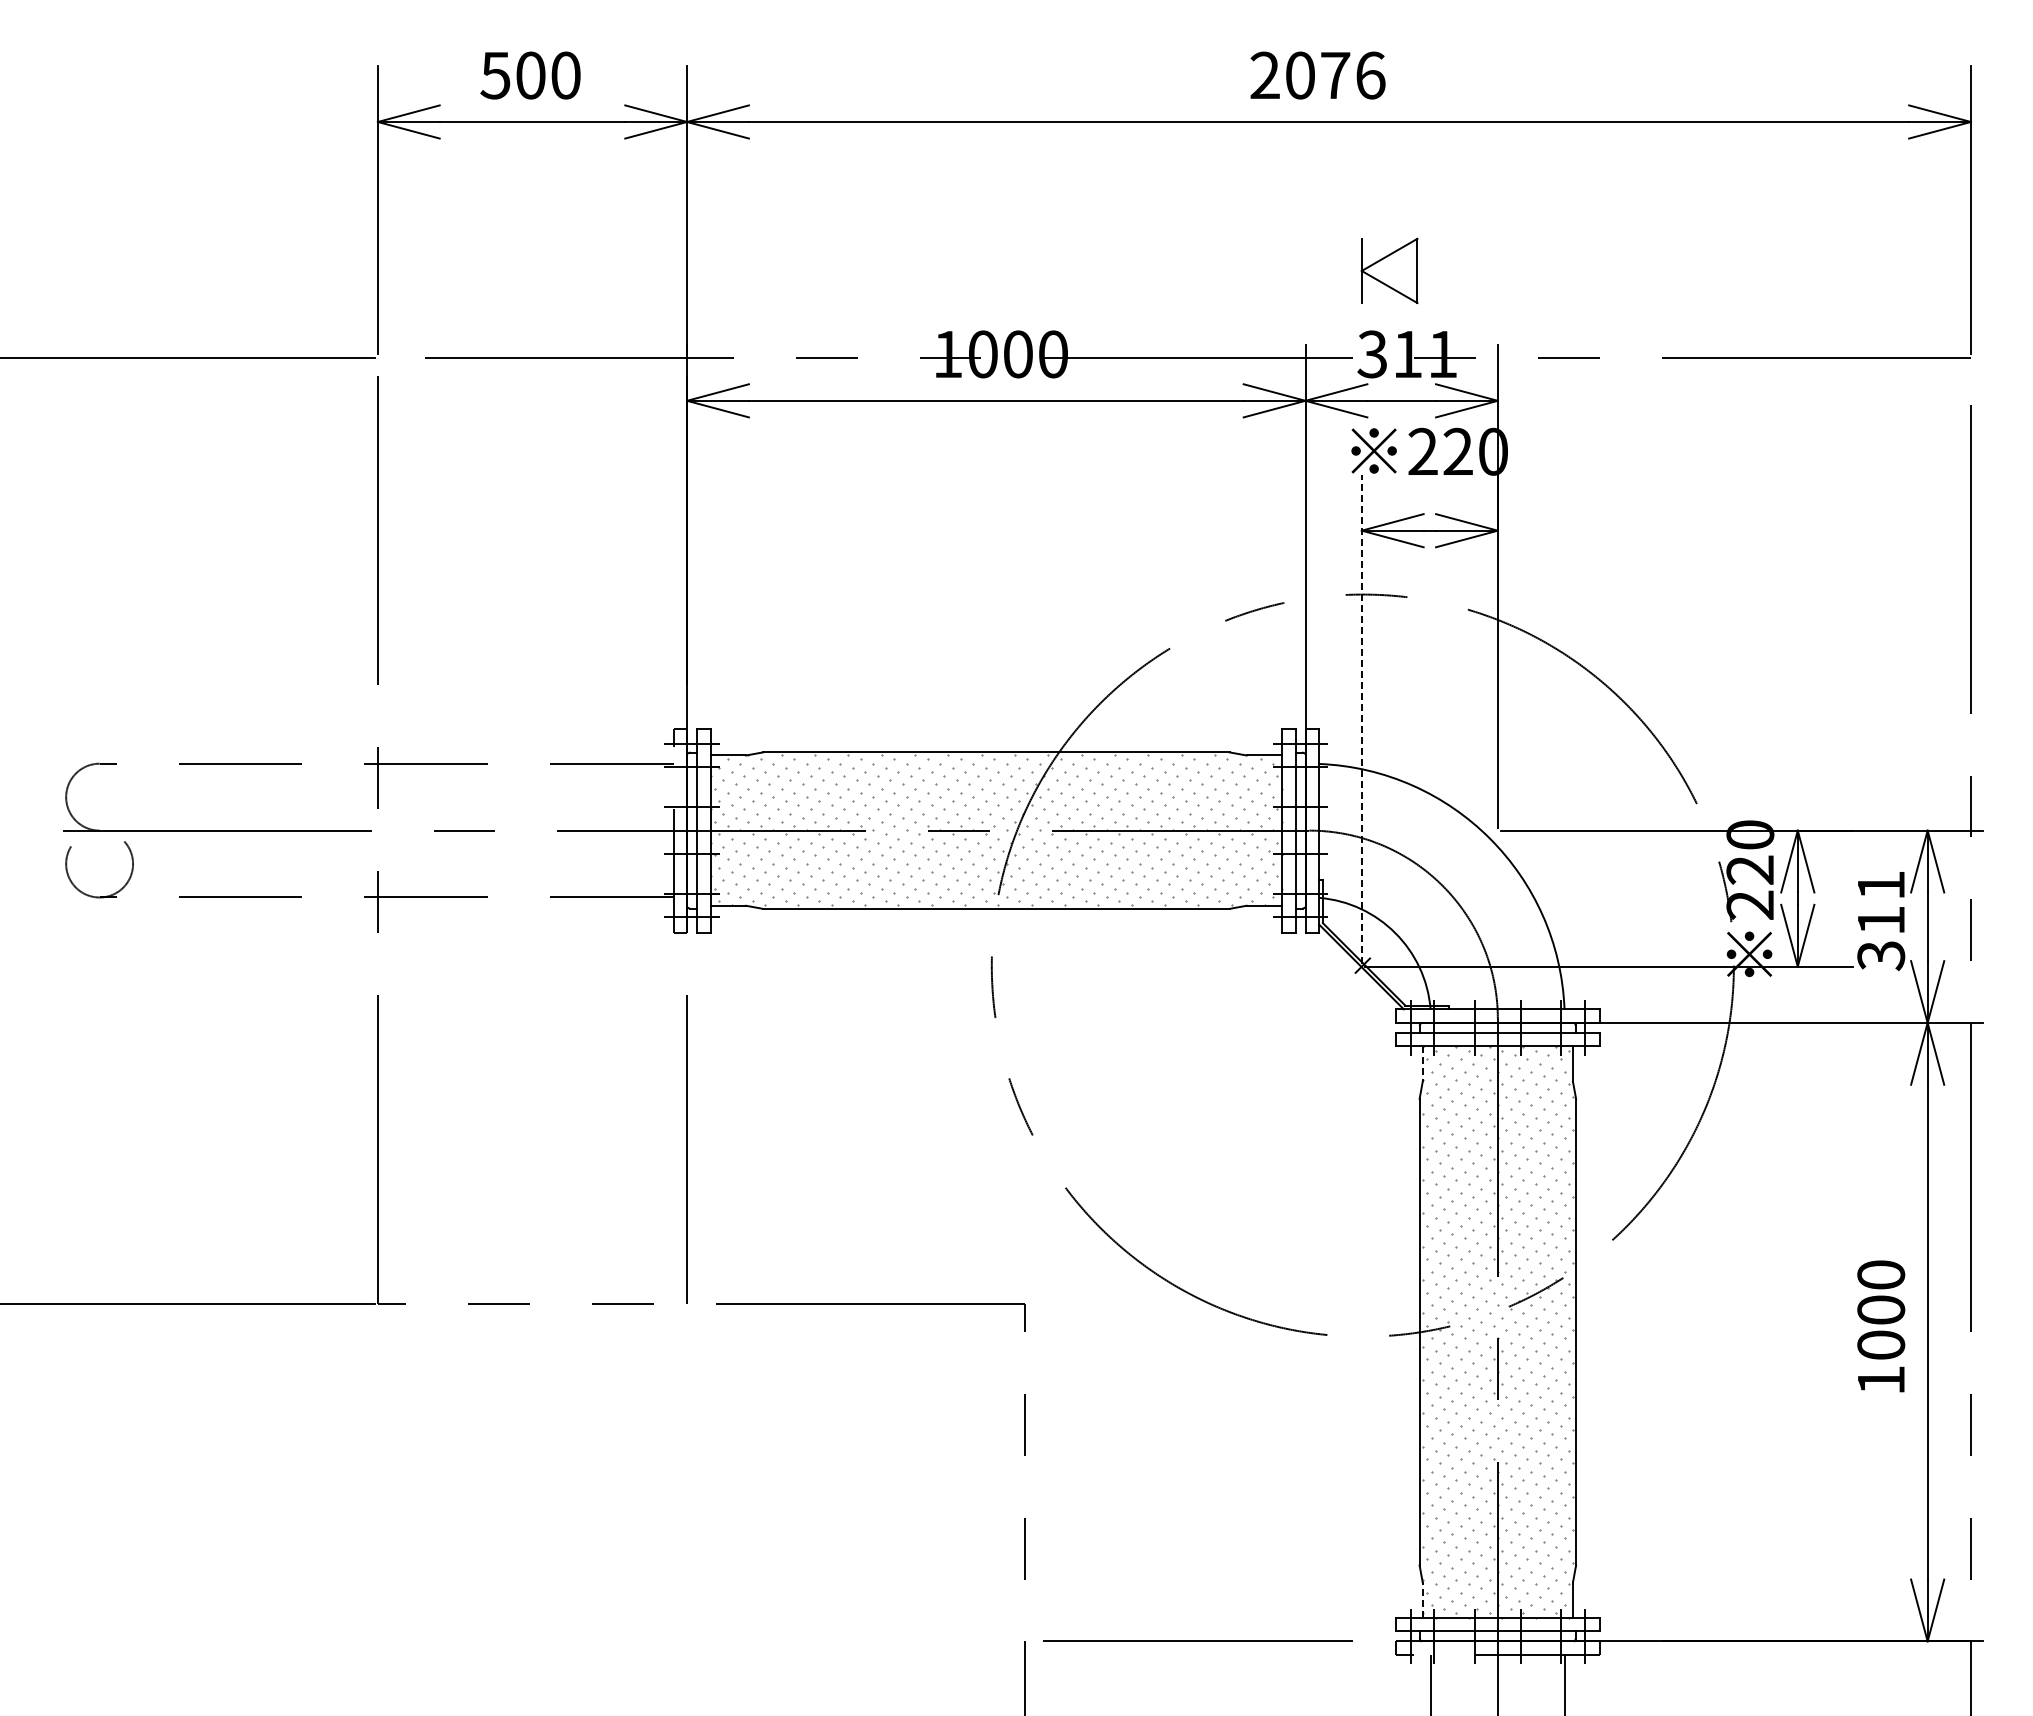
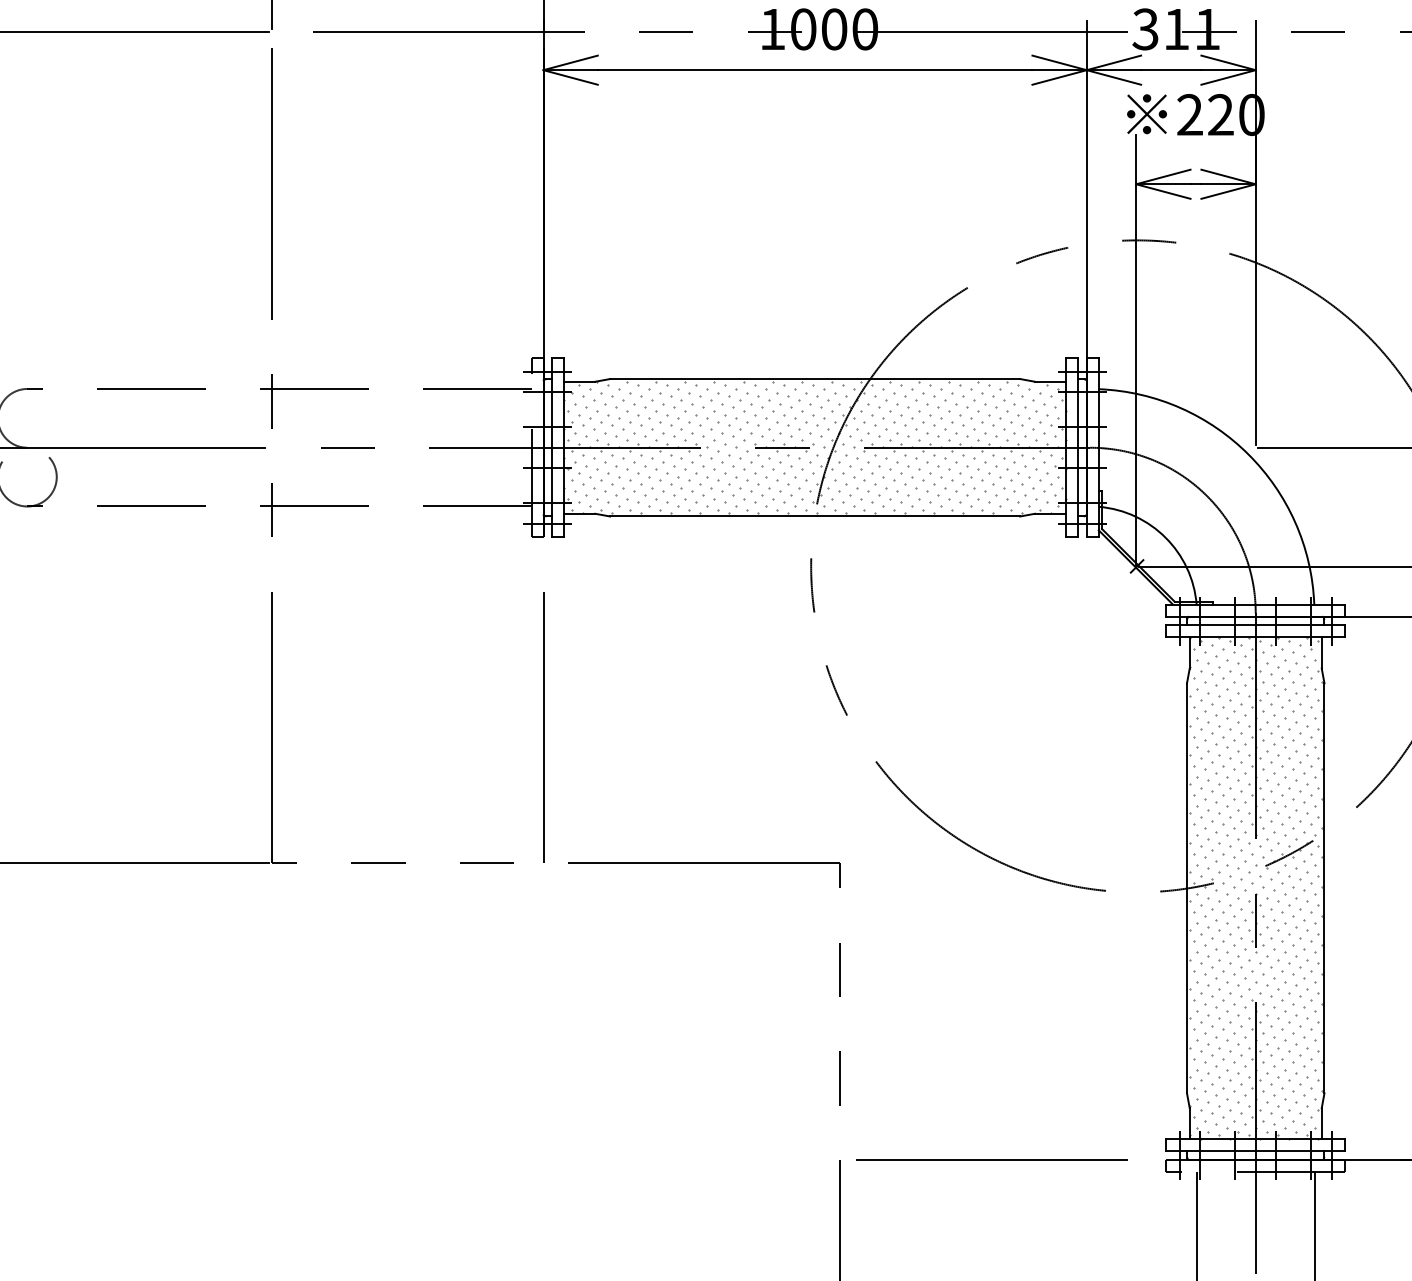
line: (1361, 718) -> (1135, 349), dashed -> solid
line: (1422, 1064) -> (1189, 653), dashed -> solid
line: (1422, 1600) -> (1189, 1124), dashed -> solid

